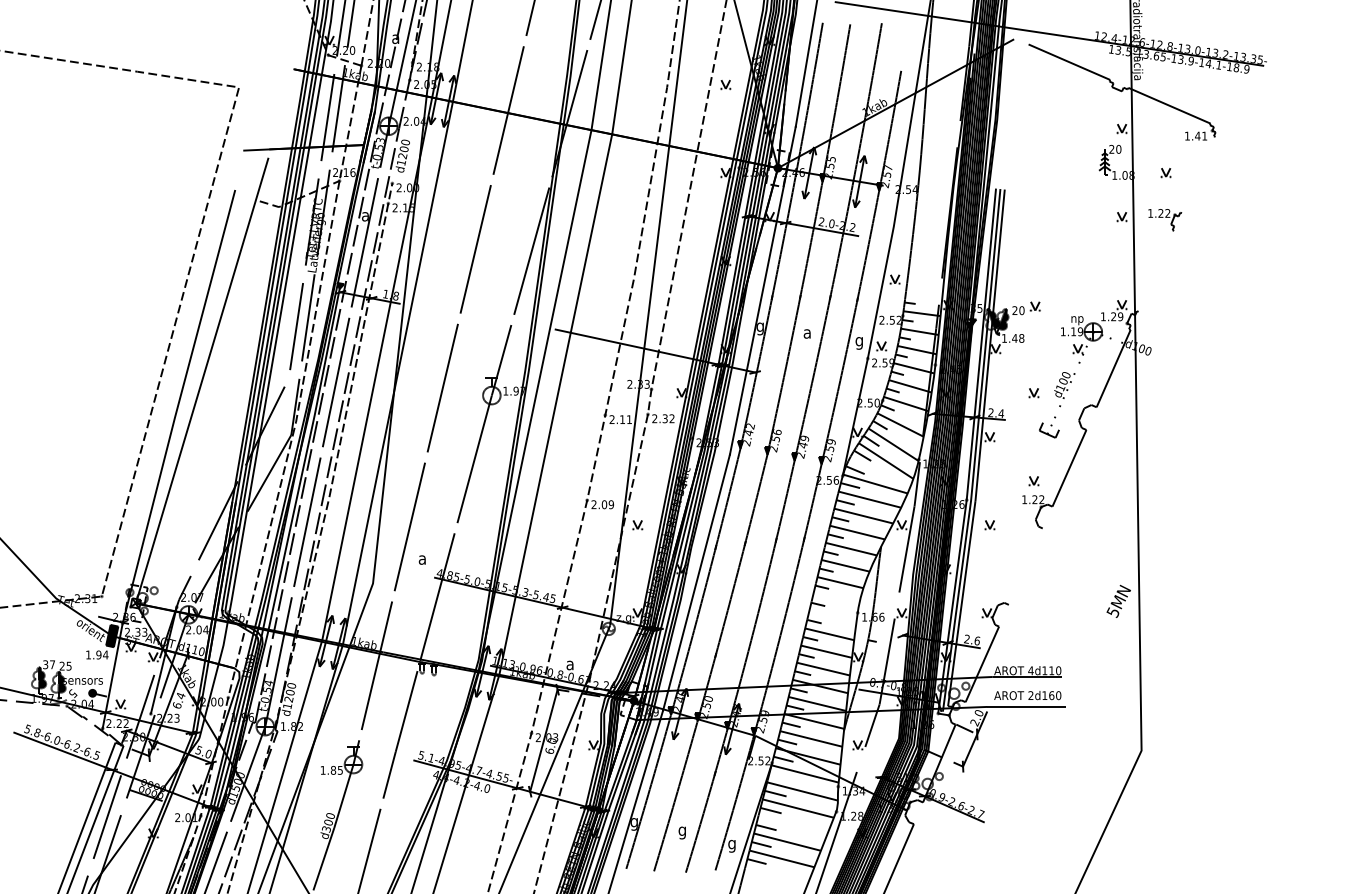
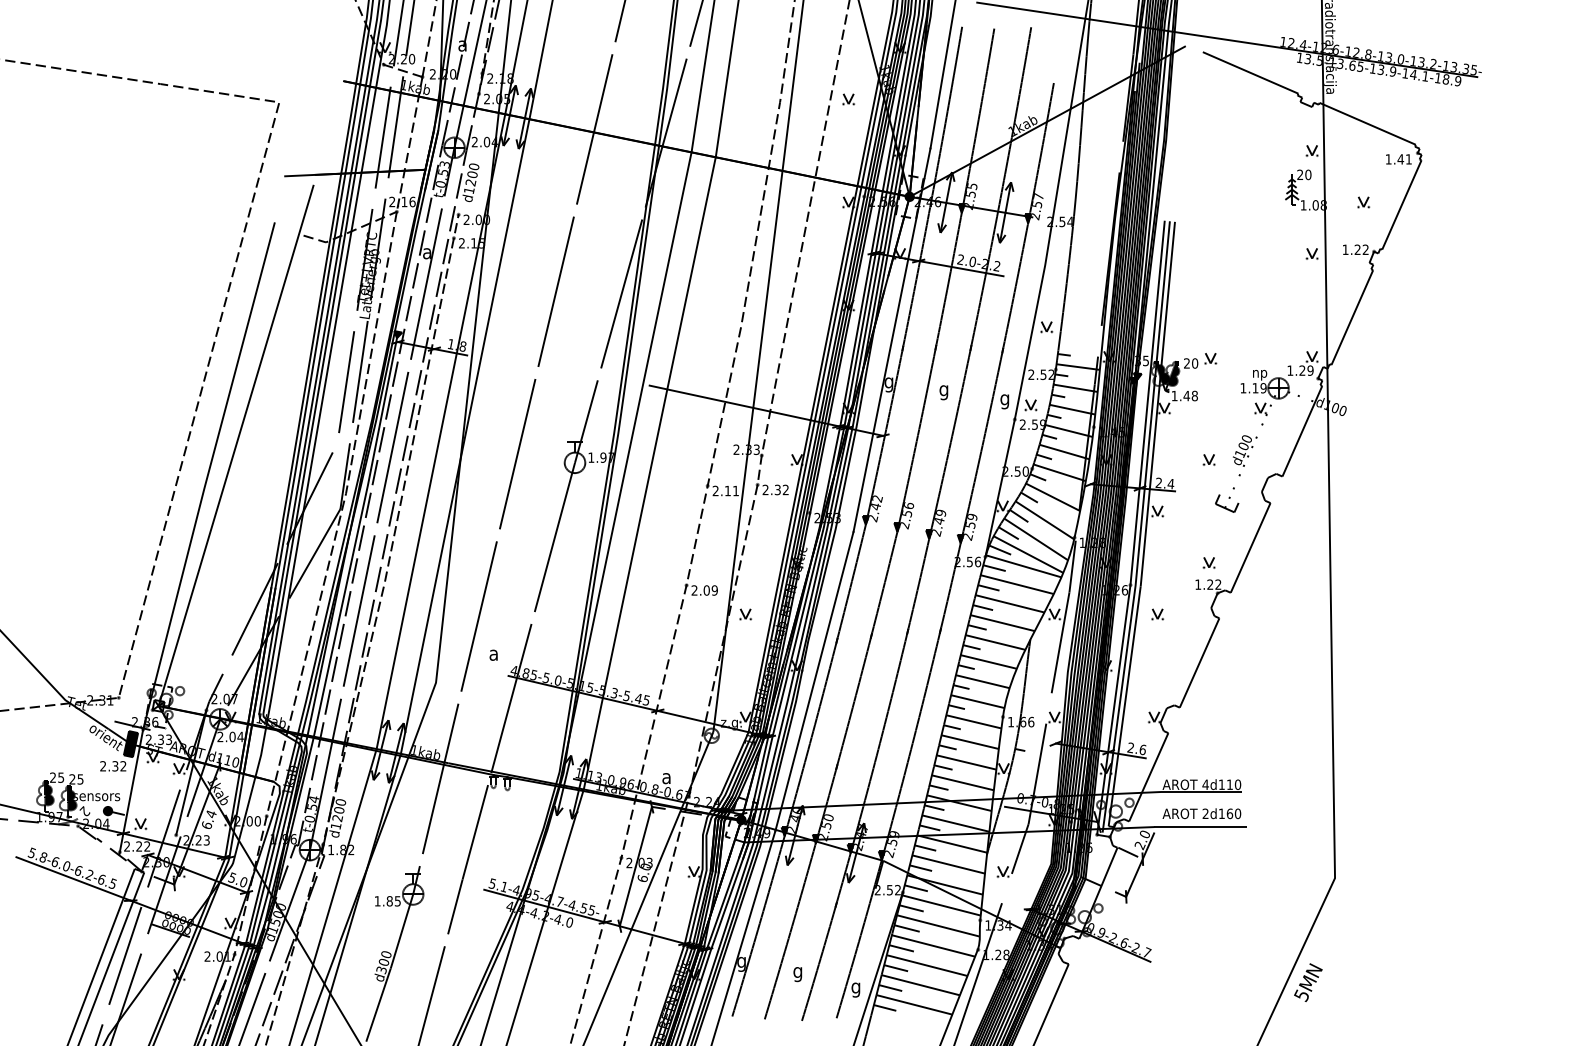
line: (1198, 174) -> (1401, 204), added
line: (1156, 271) -> (1352, 317), added
text: (806, 335) -> (943, 392), a -> g
line: (879, 473) -> (1028, 554), added
line: (1025, 566) -> (1199, 662), added
line: (835, 599) -> (977, 701), added
text: (1118, 601) -> (1308, 982), moved
line: (832, 616) -> (973, 721), added
text: (97, 655) -> (113, 766), 1.94 -> 2.32
text: (49, 664) -> (57, 777), 37 -> 25
text: (72, 693) -> (84, 811), 5 -> 2
line: (779, 776) -> (911, 908), added
line: (792, 825) -> (926, 965), added

